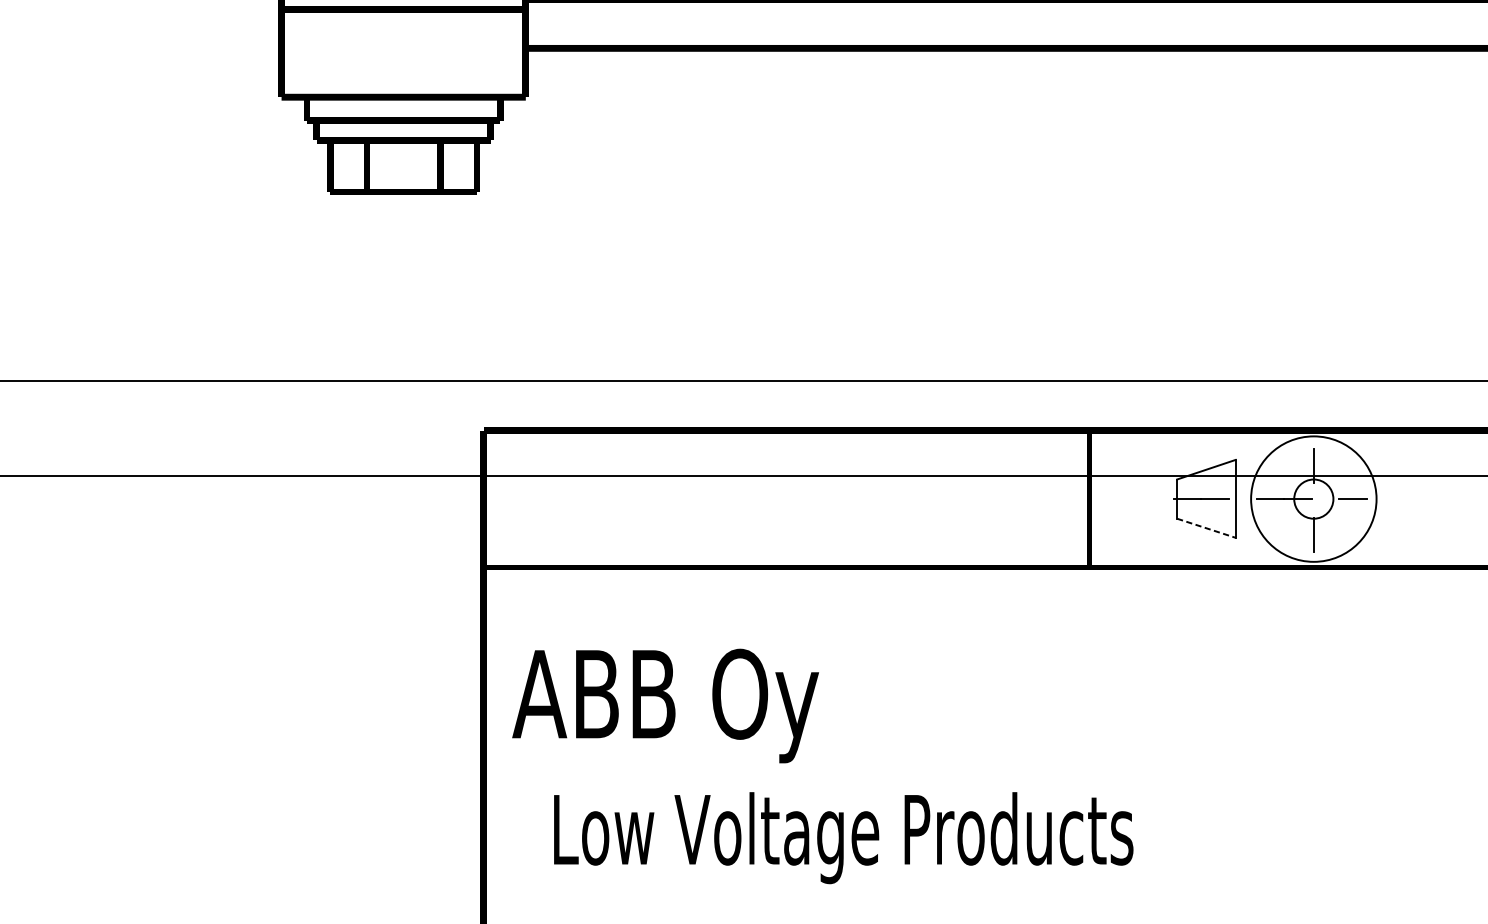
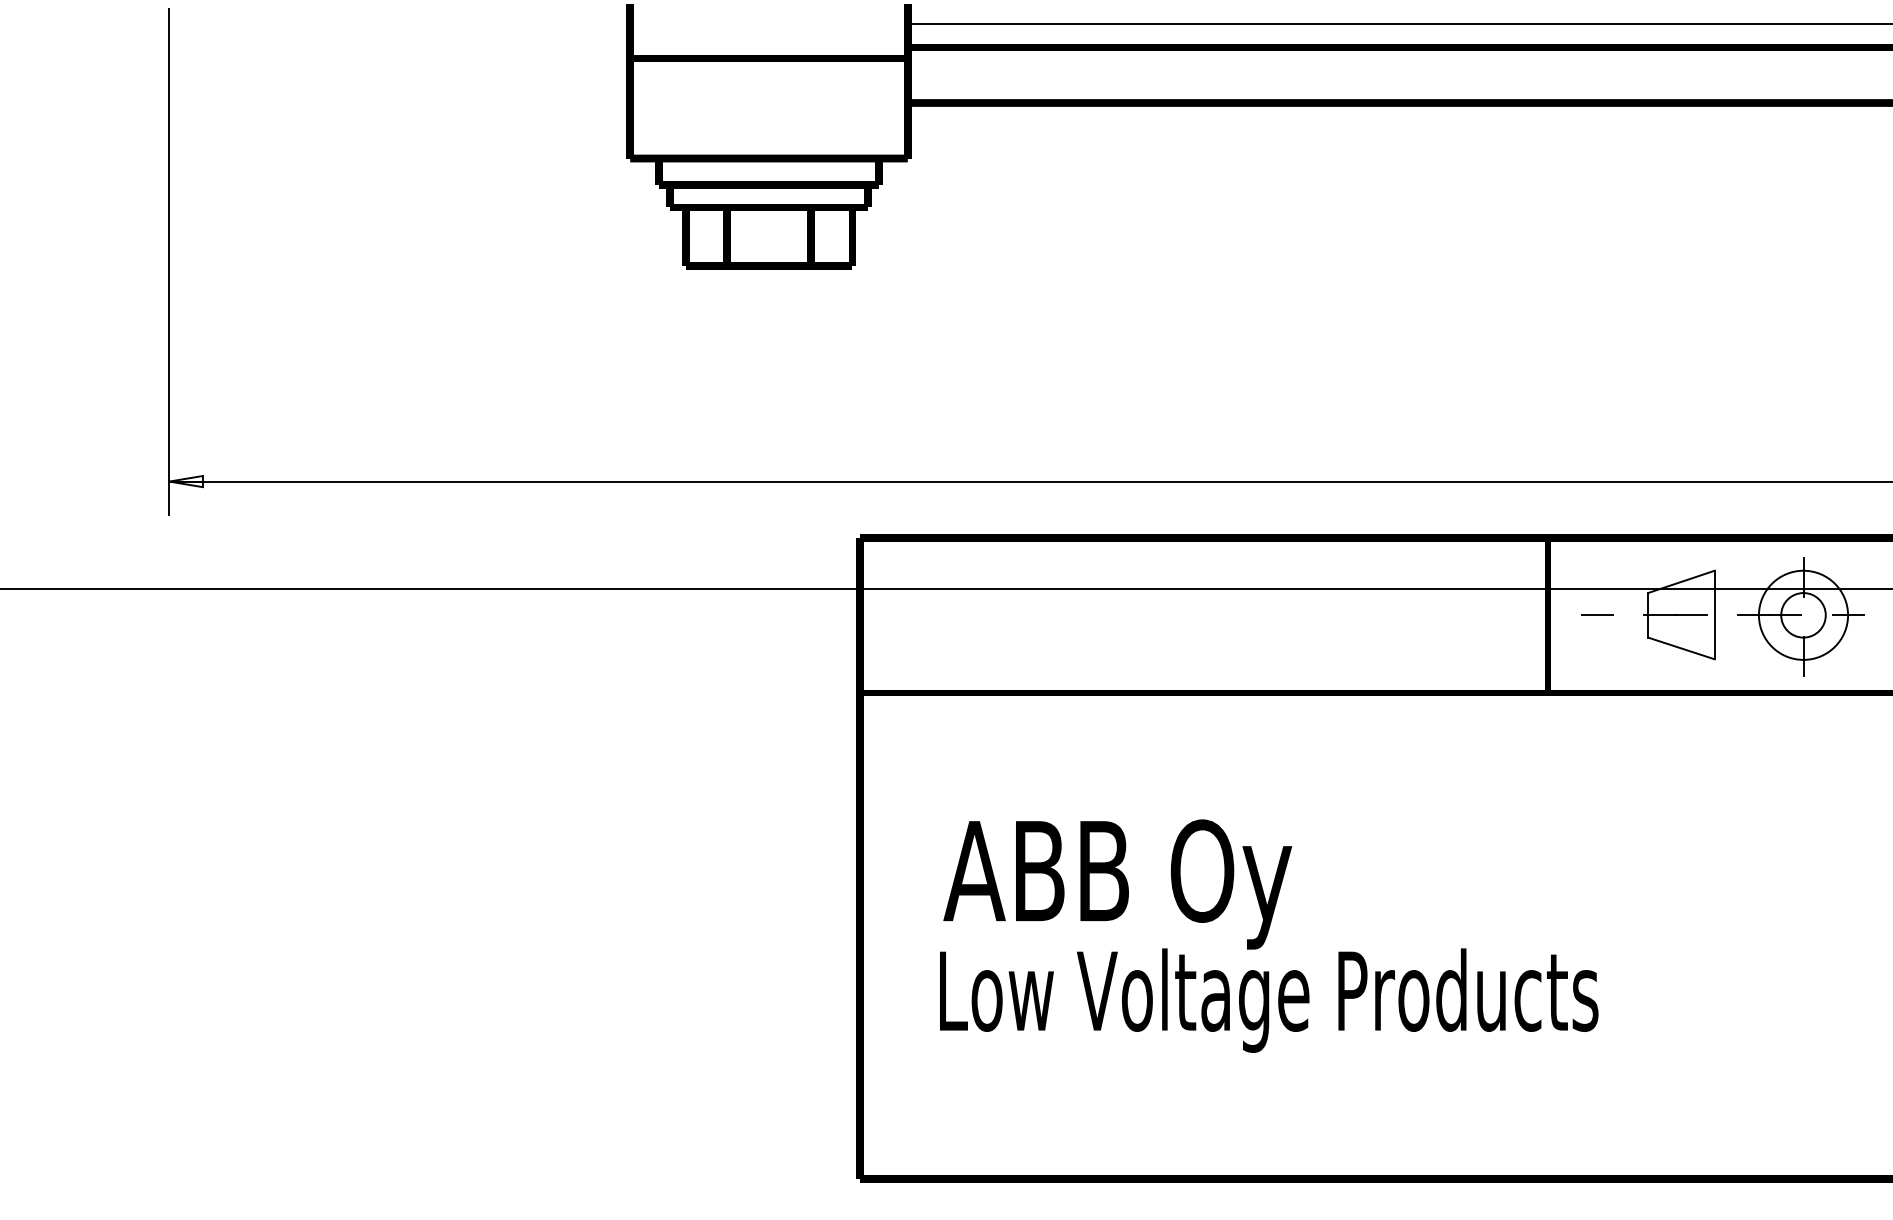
circle: (1313, 498) -> (1803, 614), size x0.62
line: (1131, 499) -> (1596, 615), added
line: (1206, 528) -> (1681, 648), dashed -> solid
text: (665, 706) -> (1117, 884), moved

